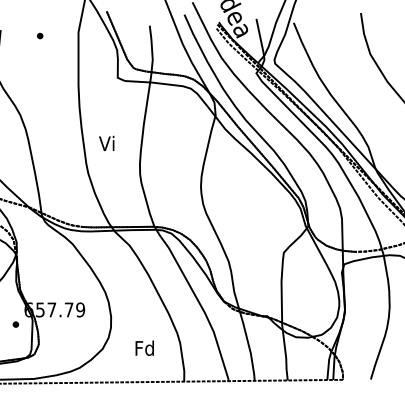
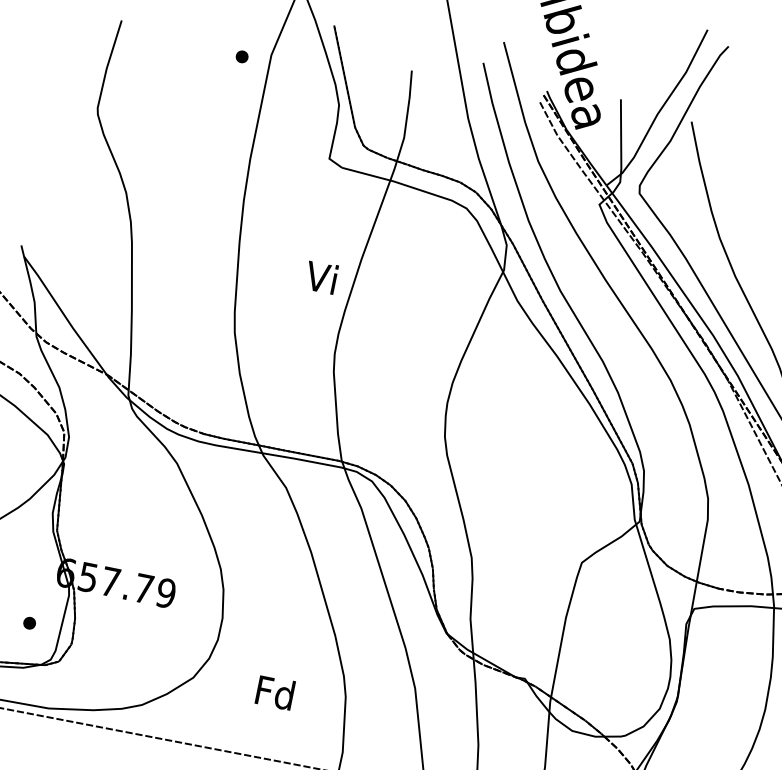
part: (40, 35) -> (243, 55), moved
text: (106, 142) -> (321, 275), moved
part: (15, 324) -> (28, 622), moved

